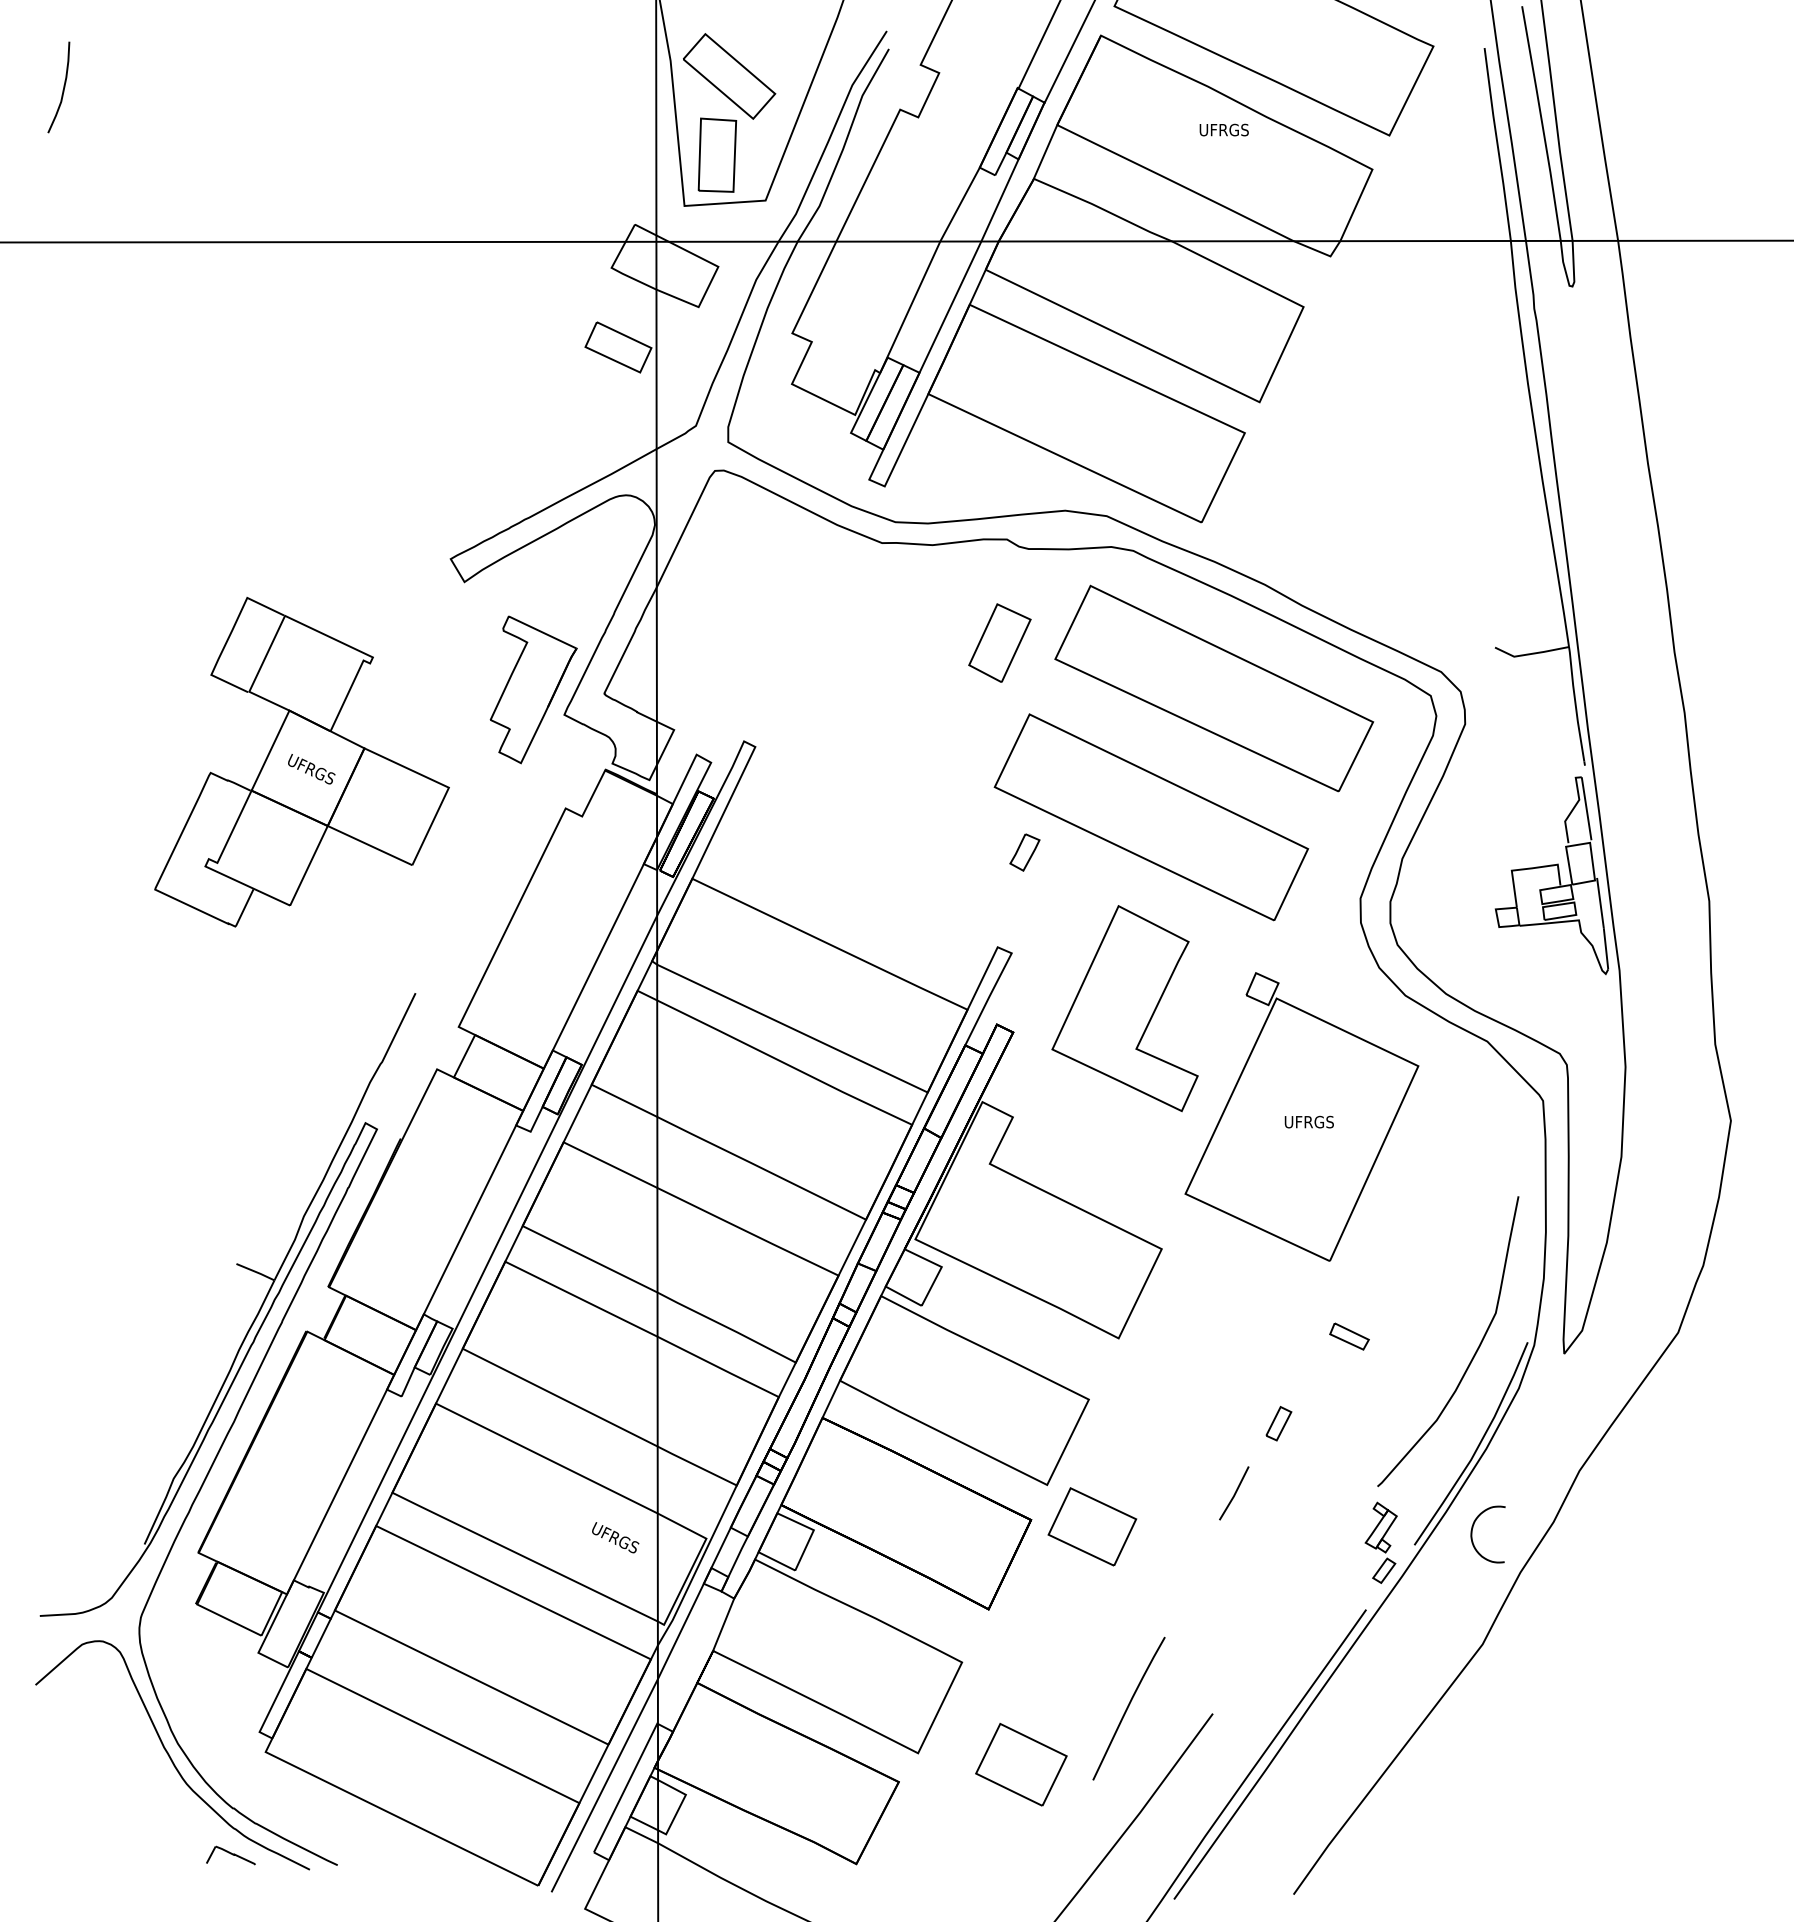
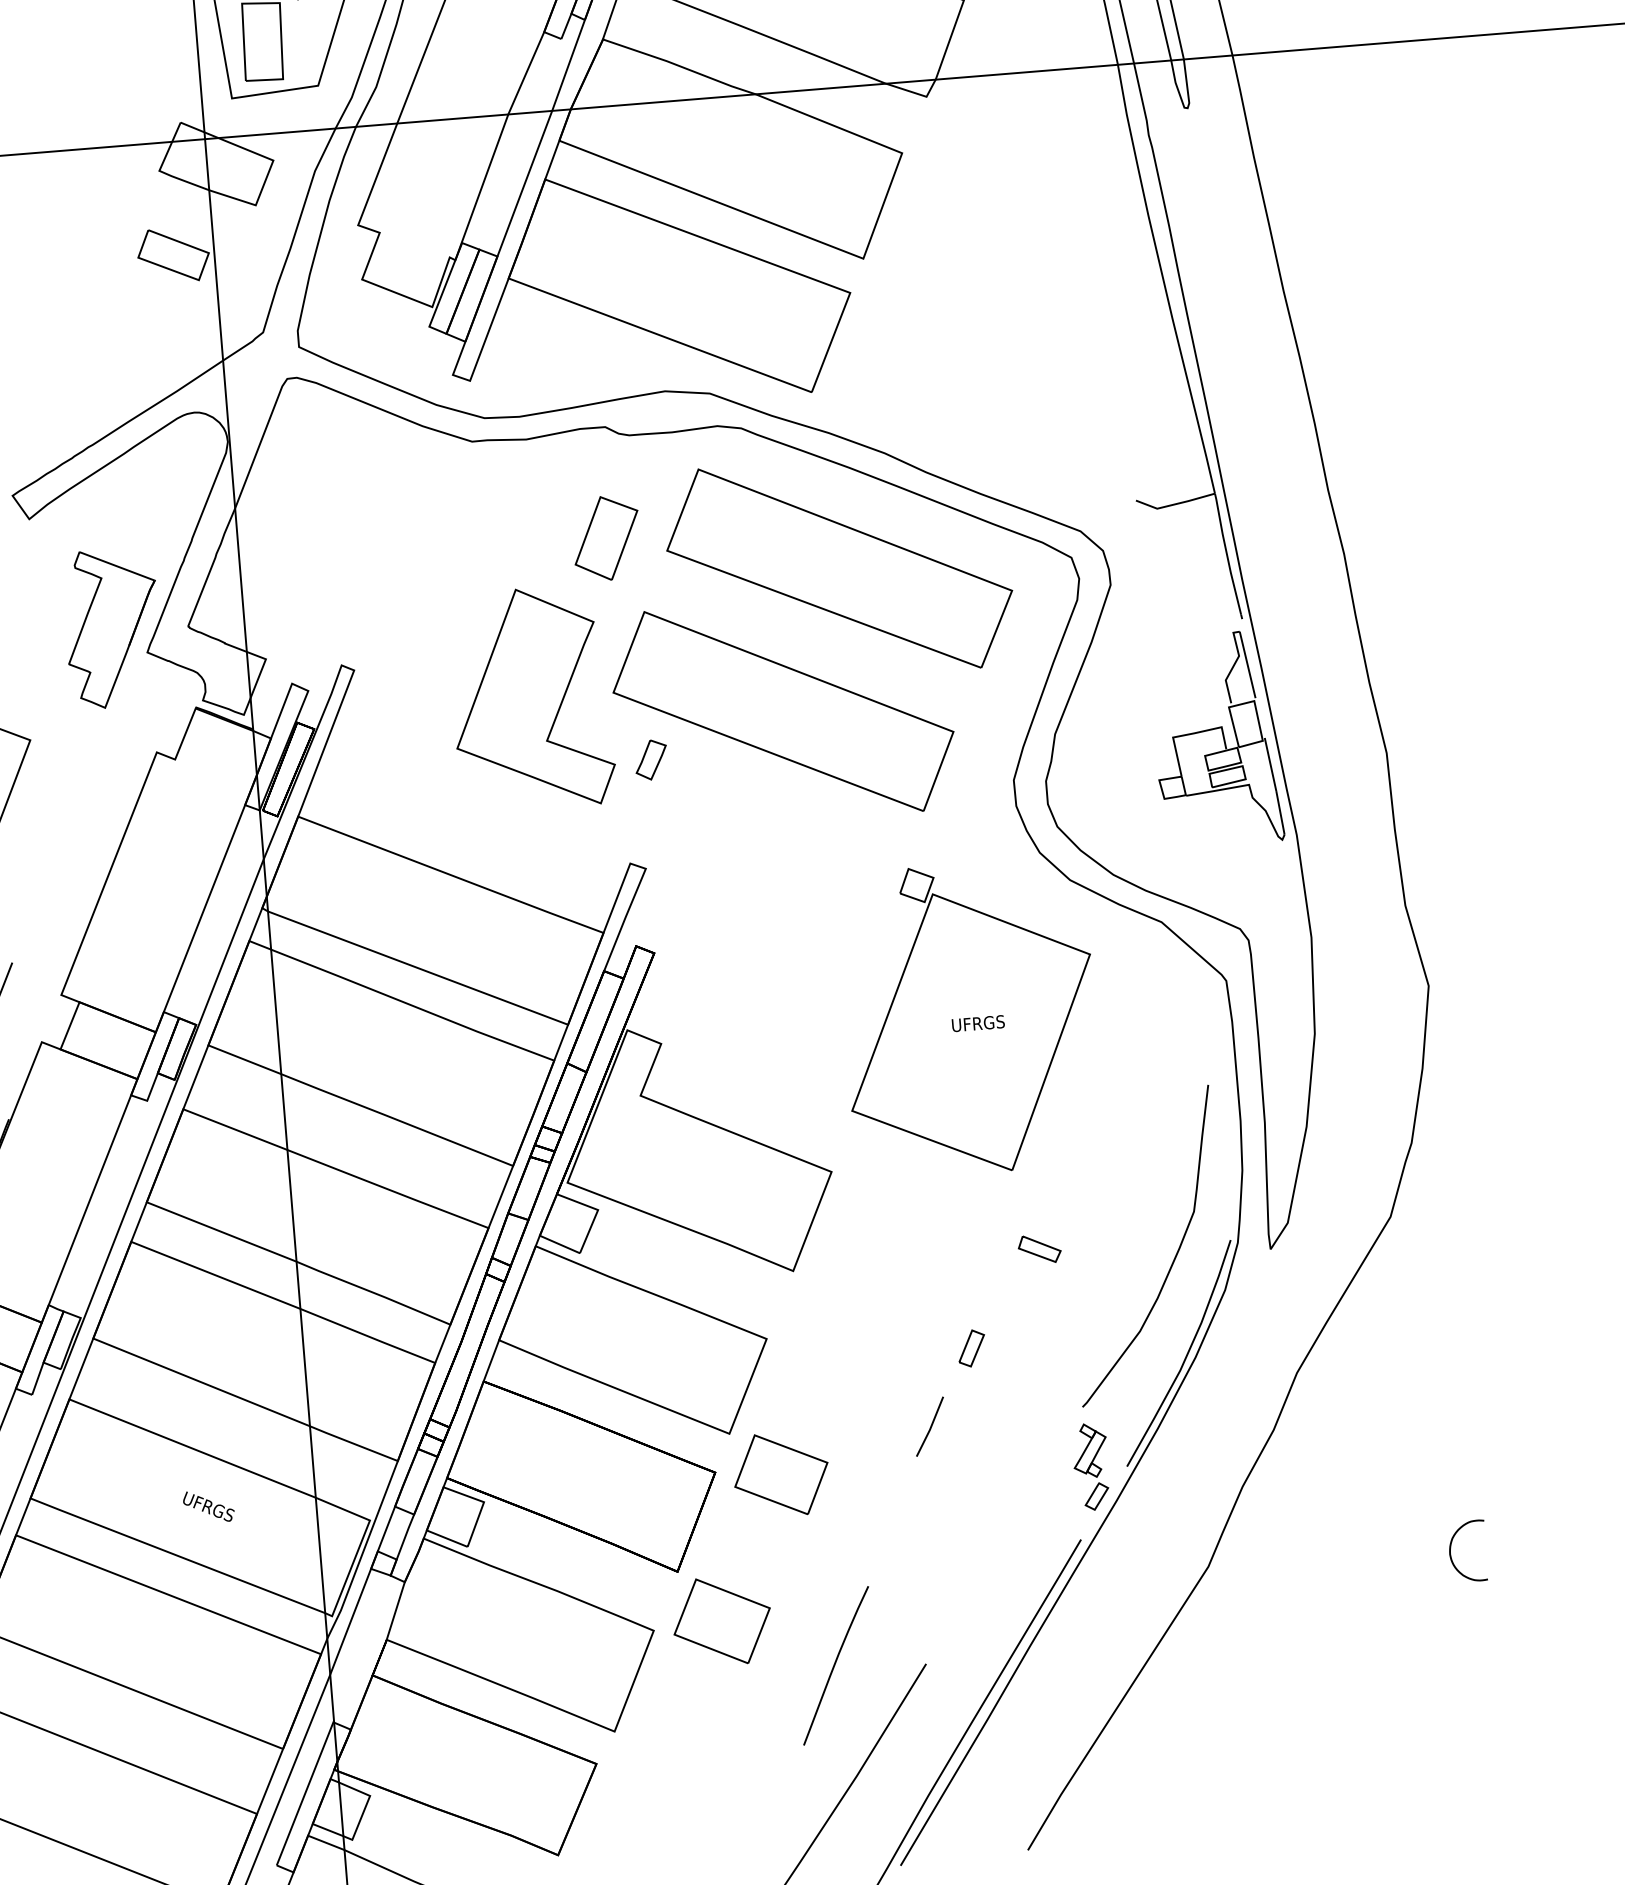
part: (1124, 1008) -> (530, 698), moved
curve: (1472, 1534) -> (1451, 1552), moved
text: (615, 1537) -> (208, 1506), moved
part: (1021, 1764) -> (722, 1621), moved

